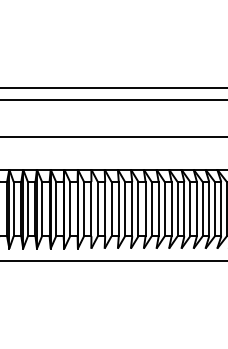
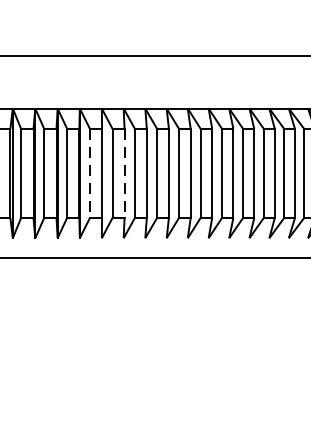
line: (84, 209) -> (90, 174), solid -> dashed
line: (105, 209) -> (125, 174), solid -> dashed

